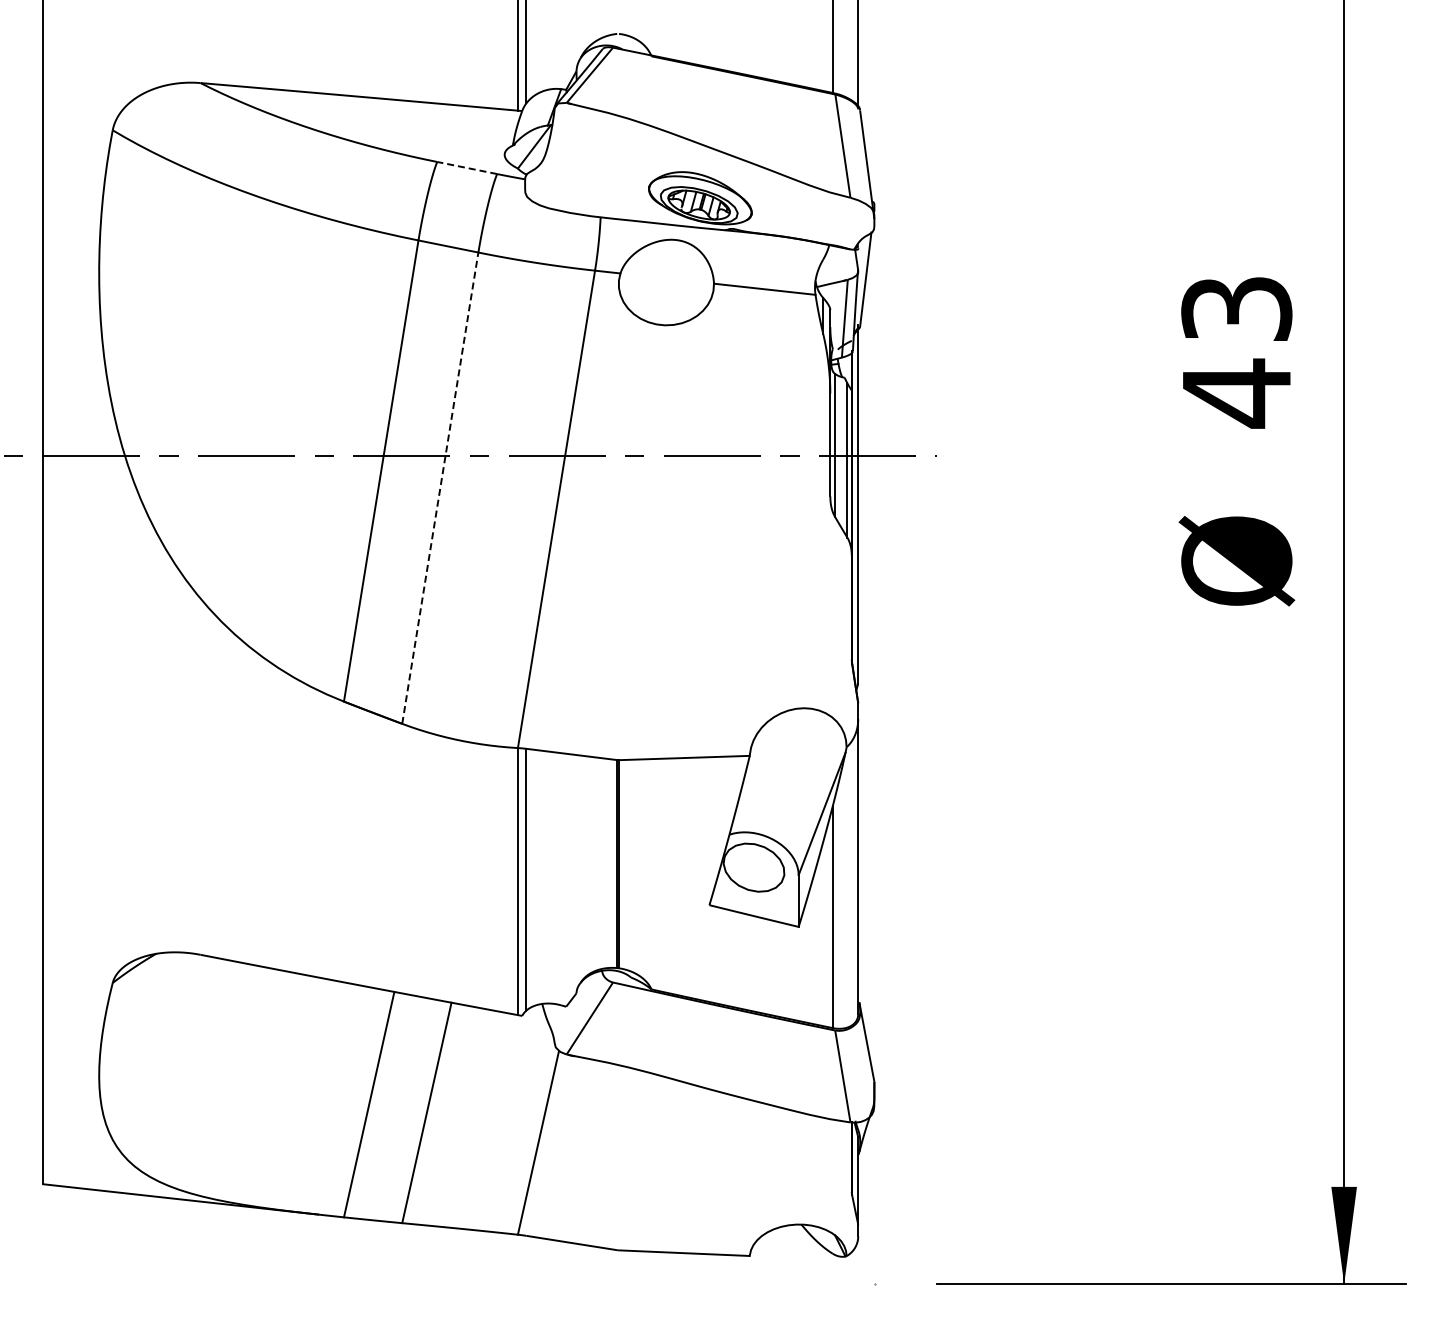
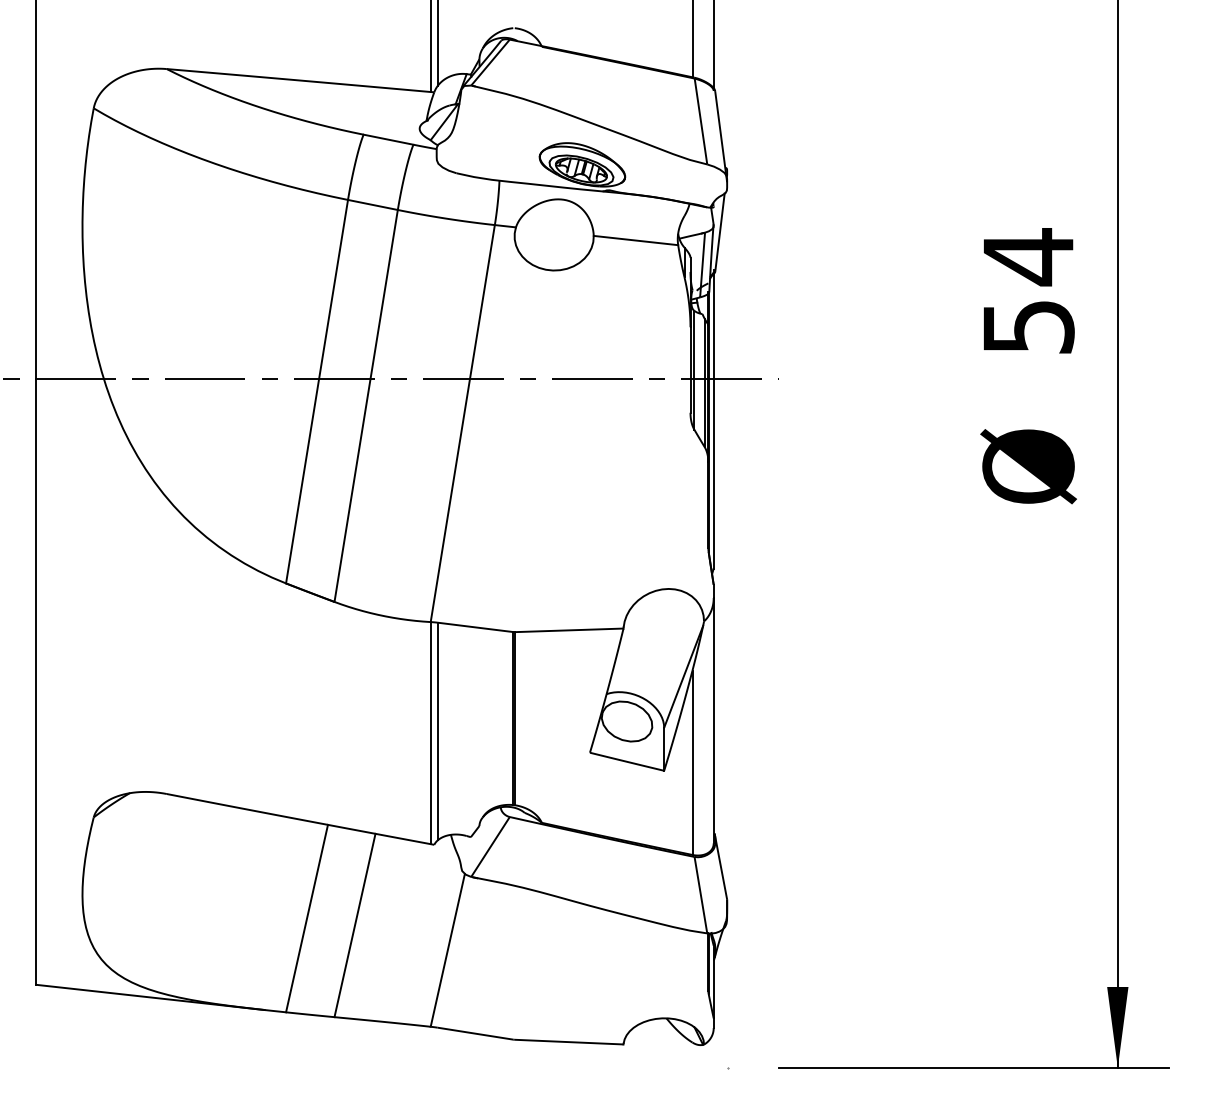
line: (467, 168) -> (388, 140), dashed -> solid
text: (1236, 351) -> (1028, 292), 43 -> 54
line: (440, 488) -> (366, 406), dashed -> solid

